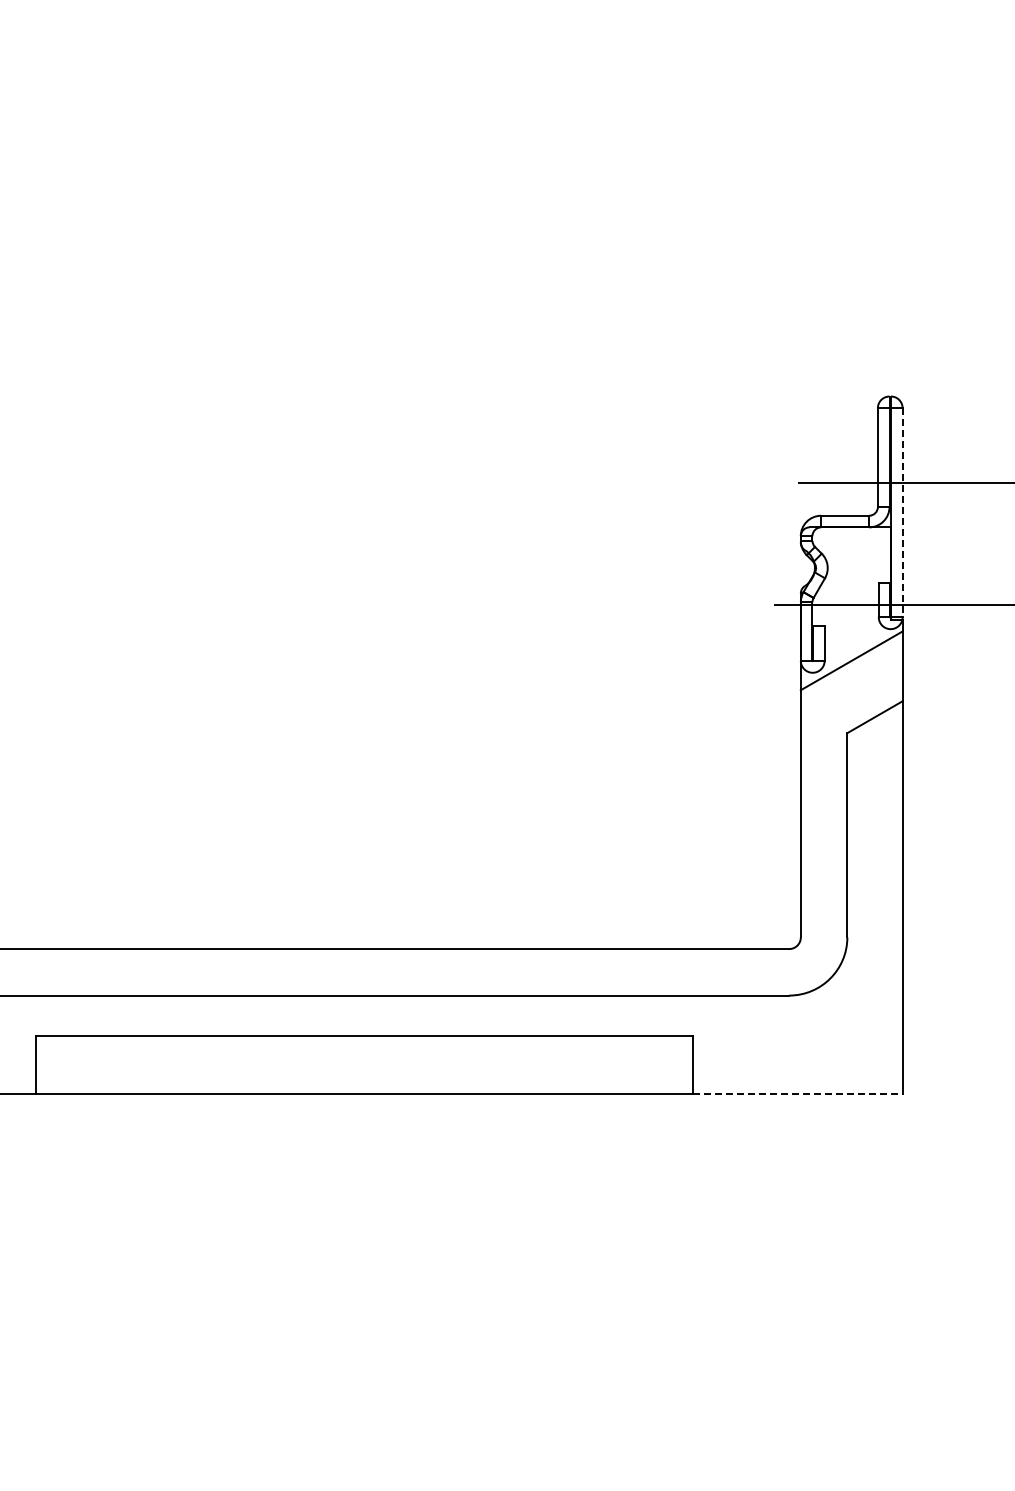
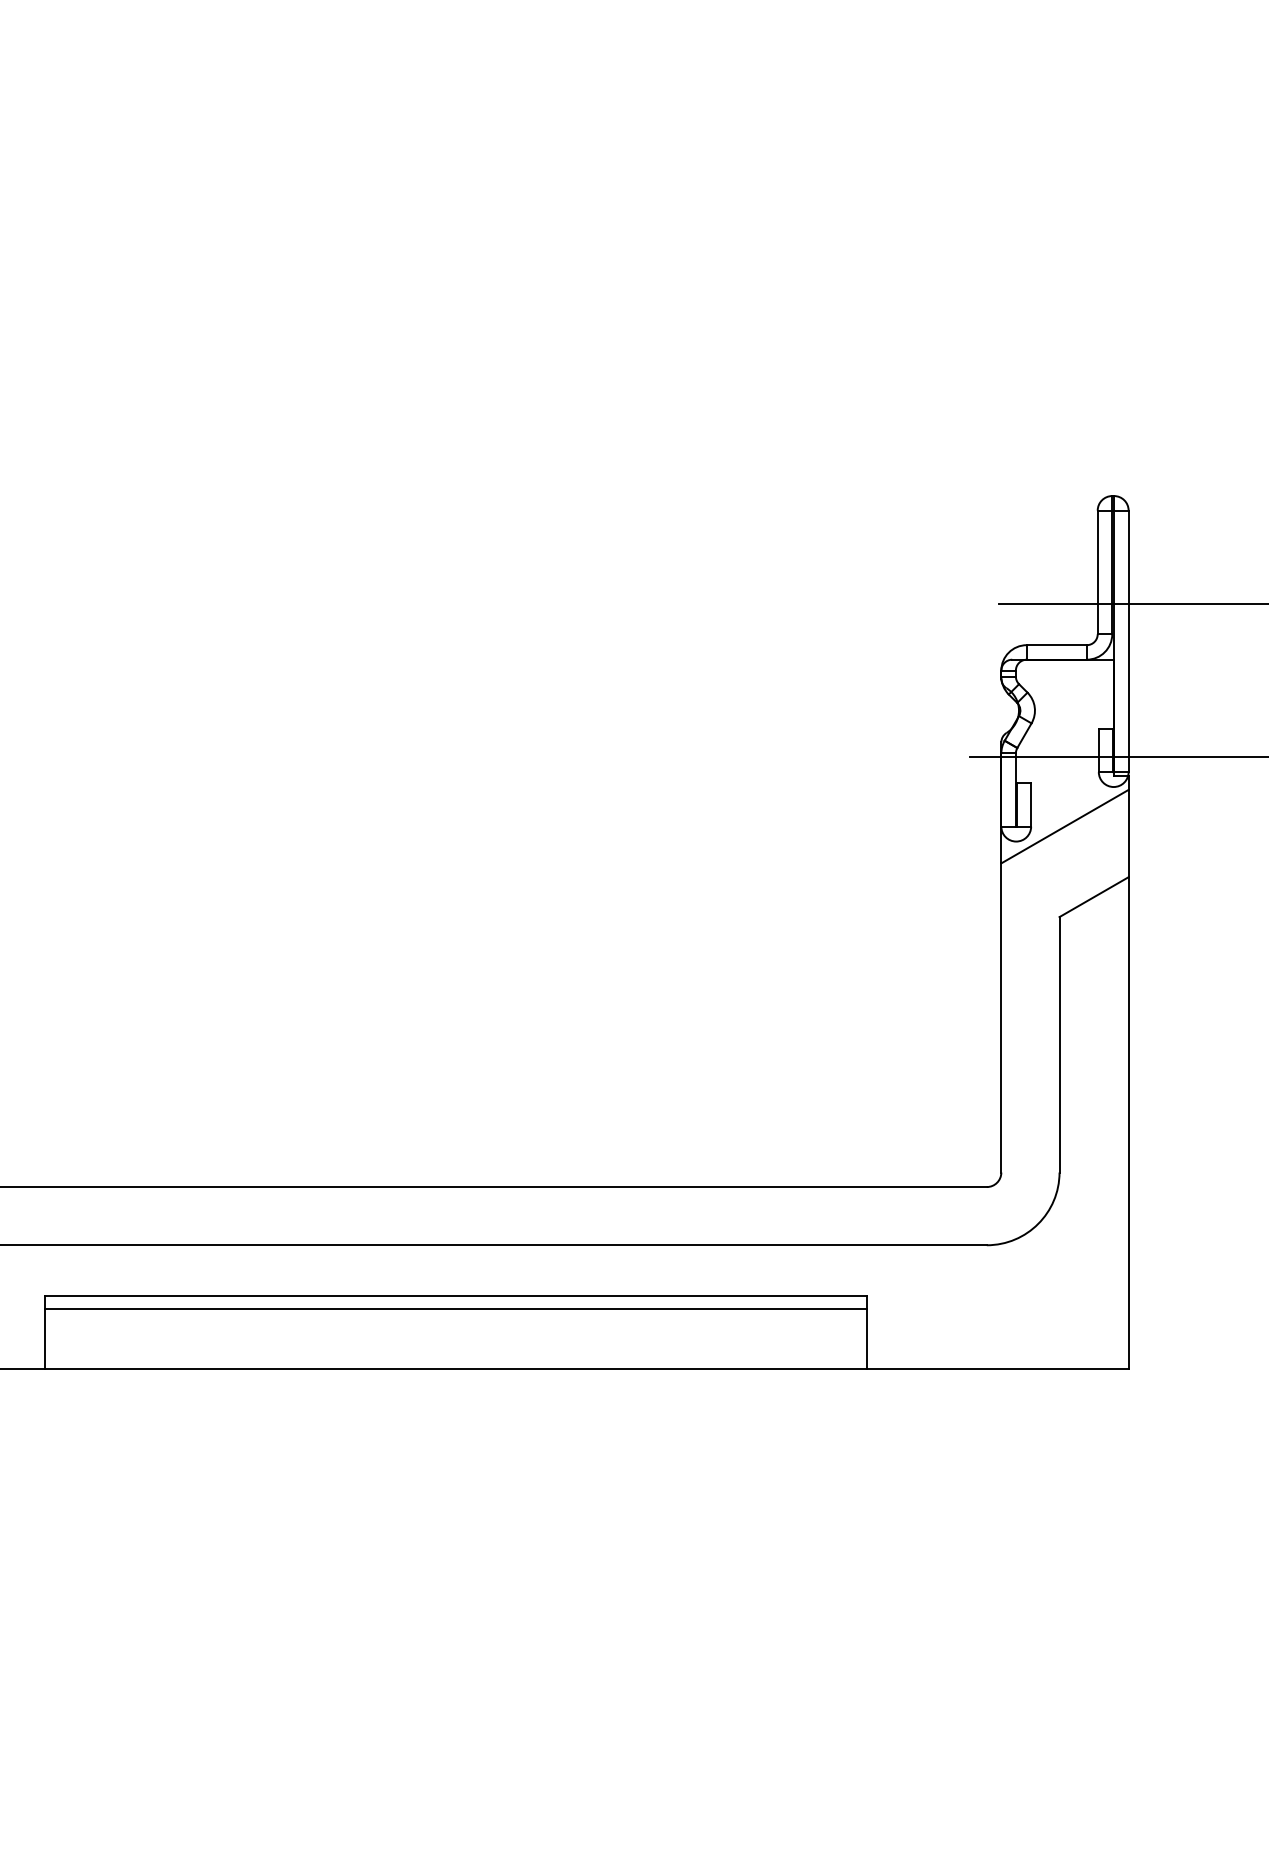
line: (902, 512) -> (1128, 641), dashed -> solid
line: (364, 1046) -> (455, 1308), added
line: (797, 1094) -> (997, 1368), dashed -> solid

